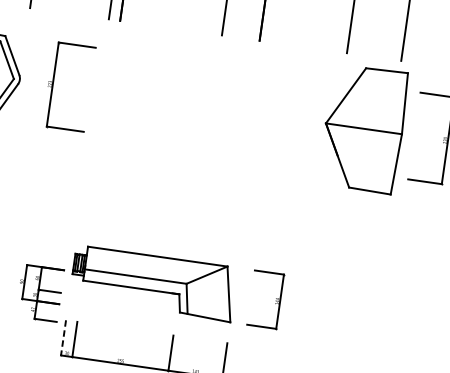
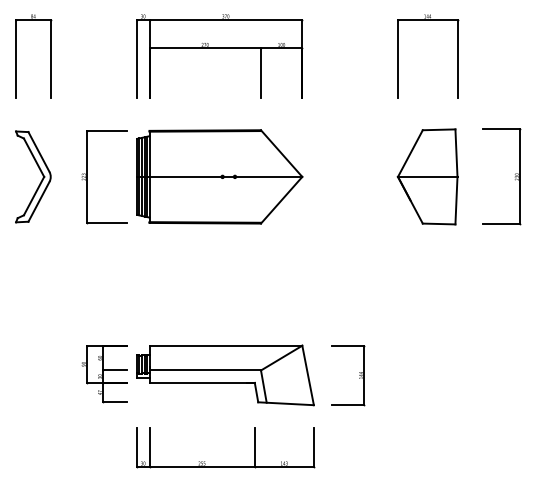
part: (173, 101) -> (219, 176), added
part: (363, 128) -> (427, 176), size x0.71
part: (39, 293) -> (104, 374), moved
line: (63, 338) -> (137, 447), dashed -> solid

